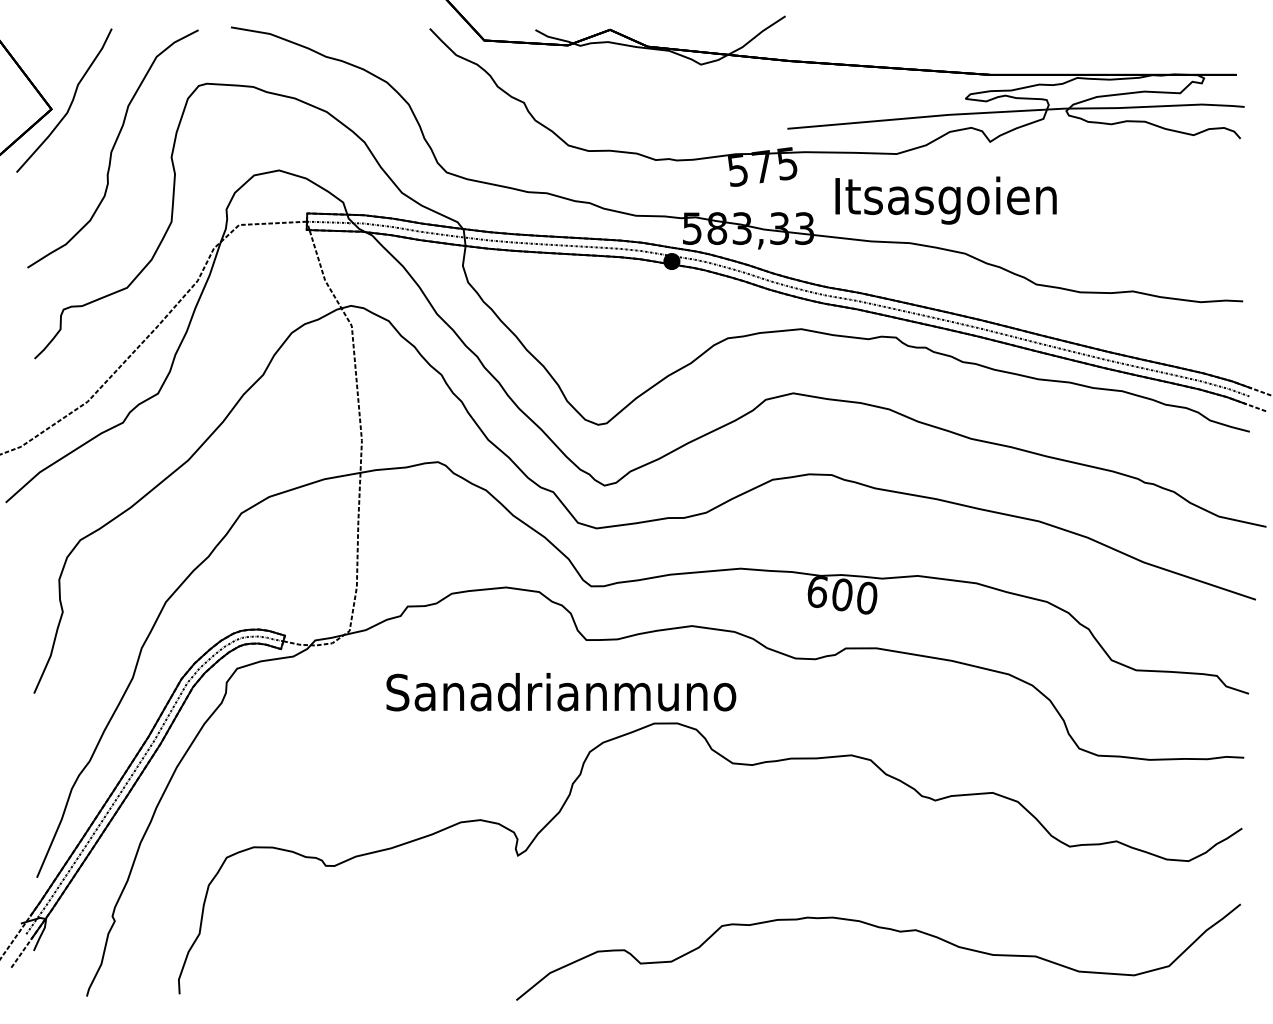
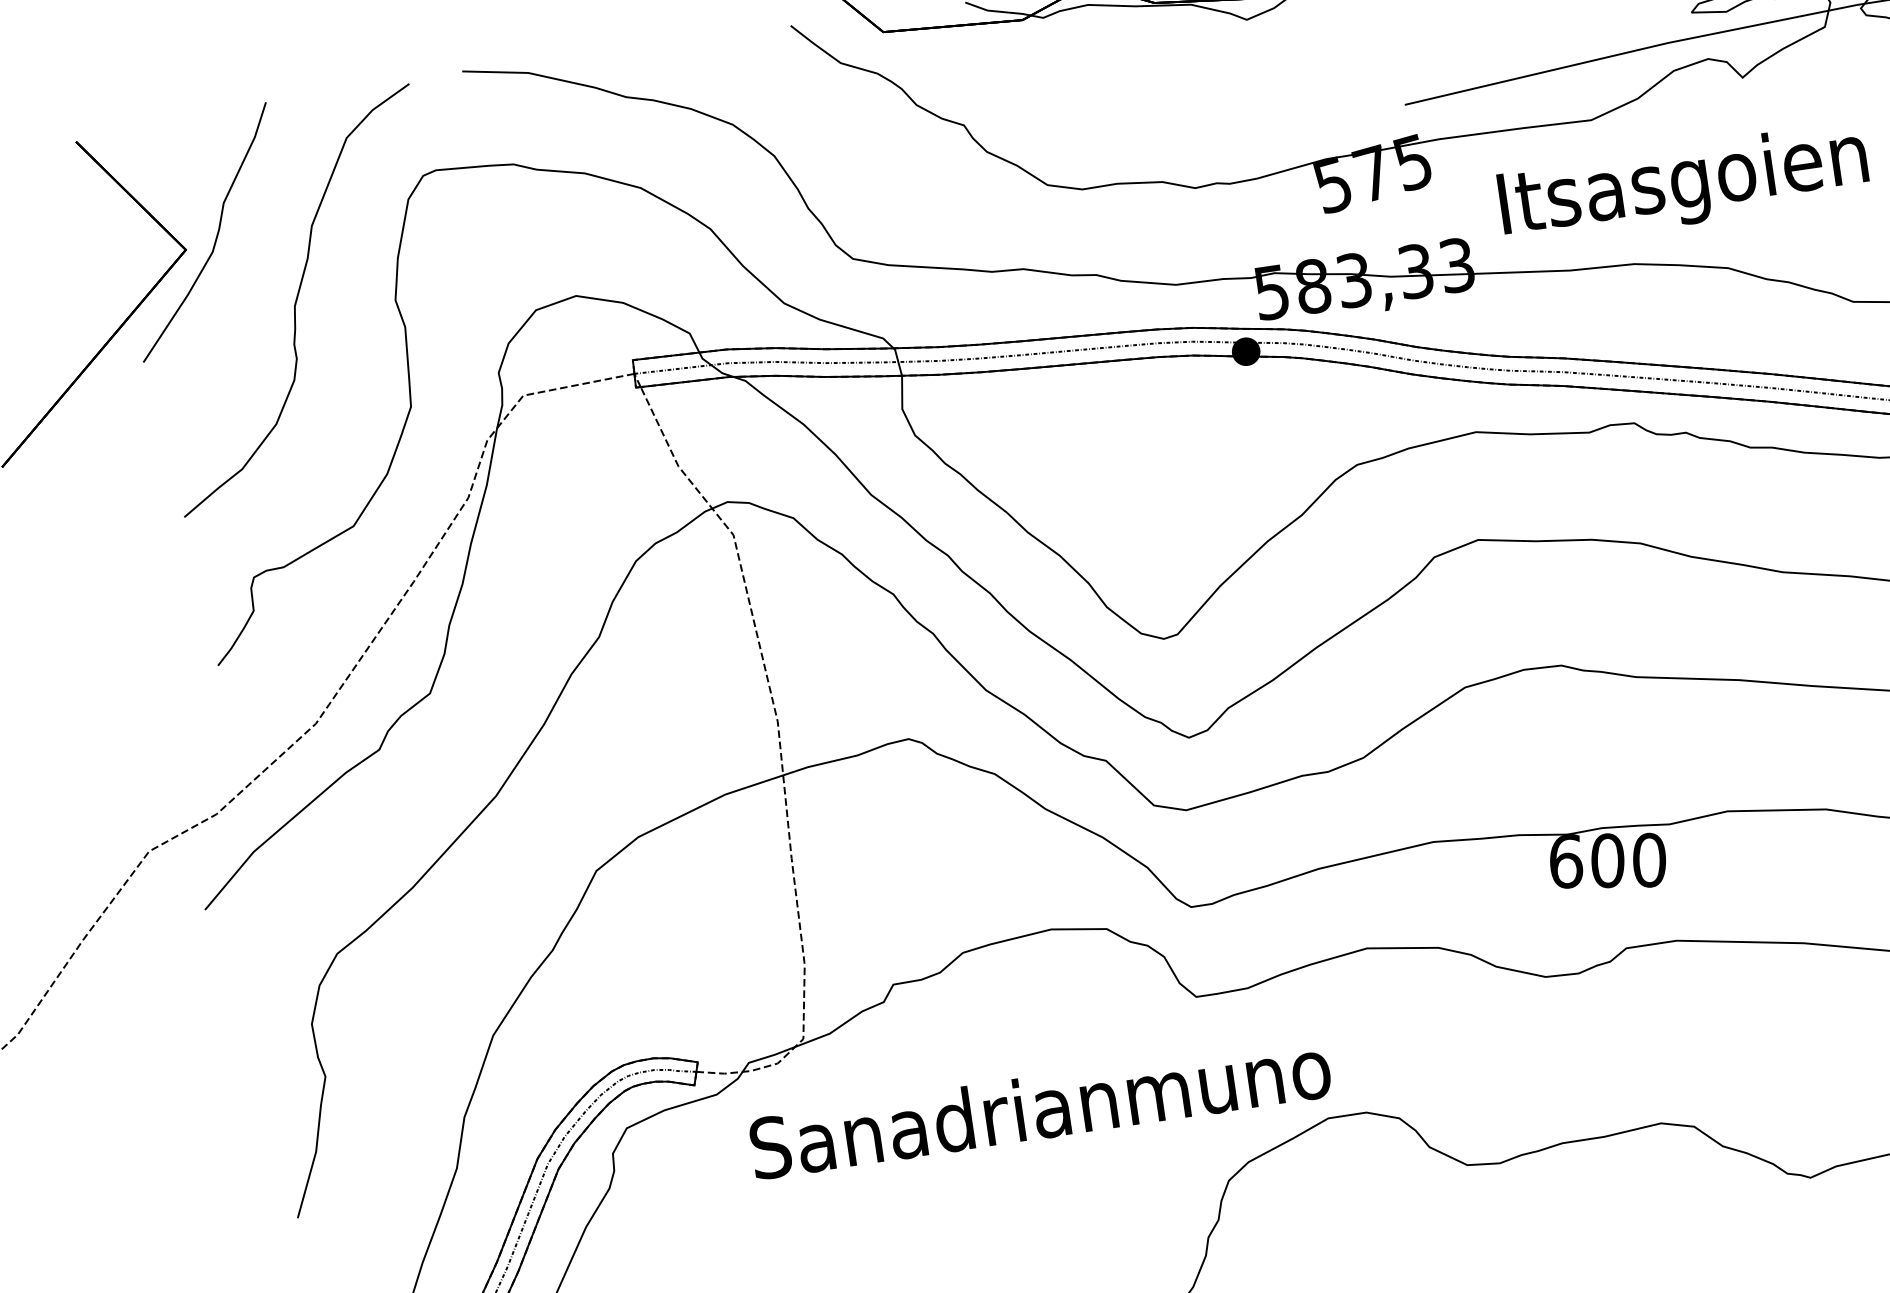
text: (561, 692) -> (1040, 1107), moved

